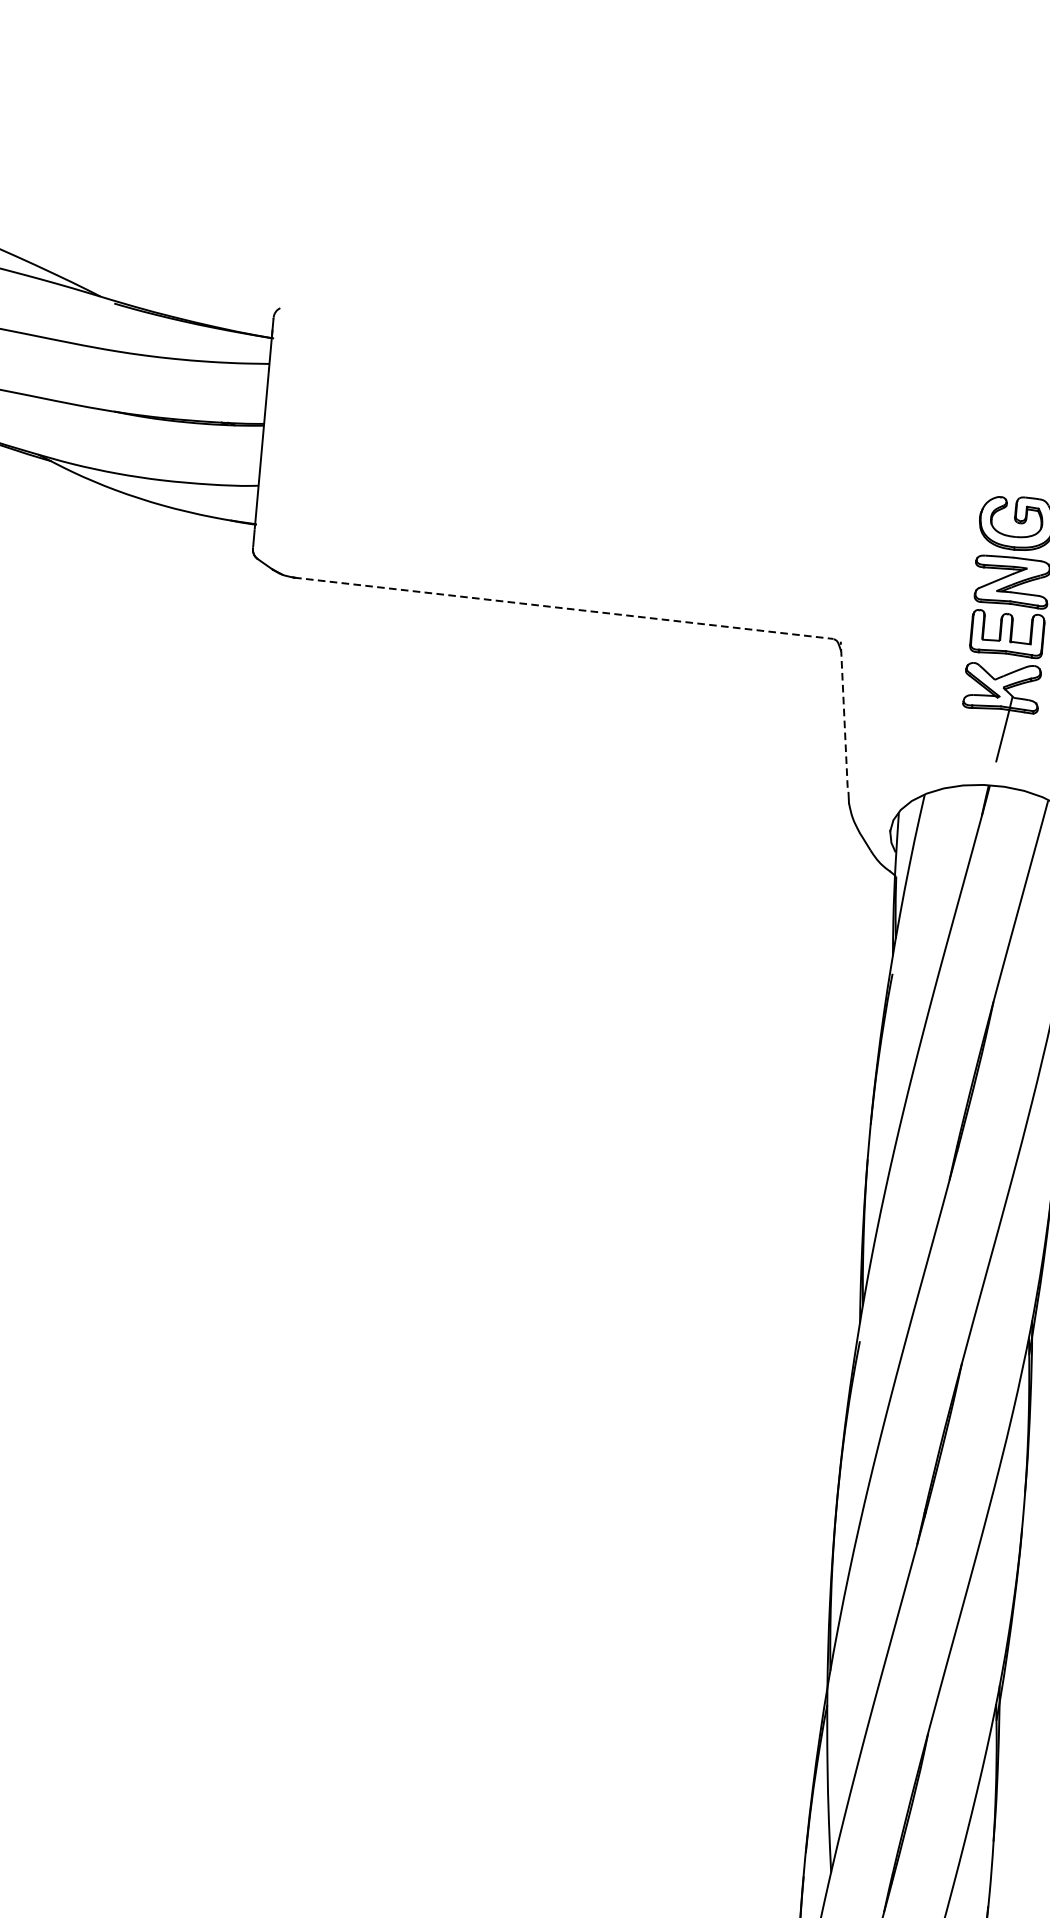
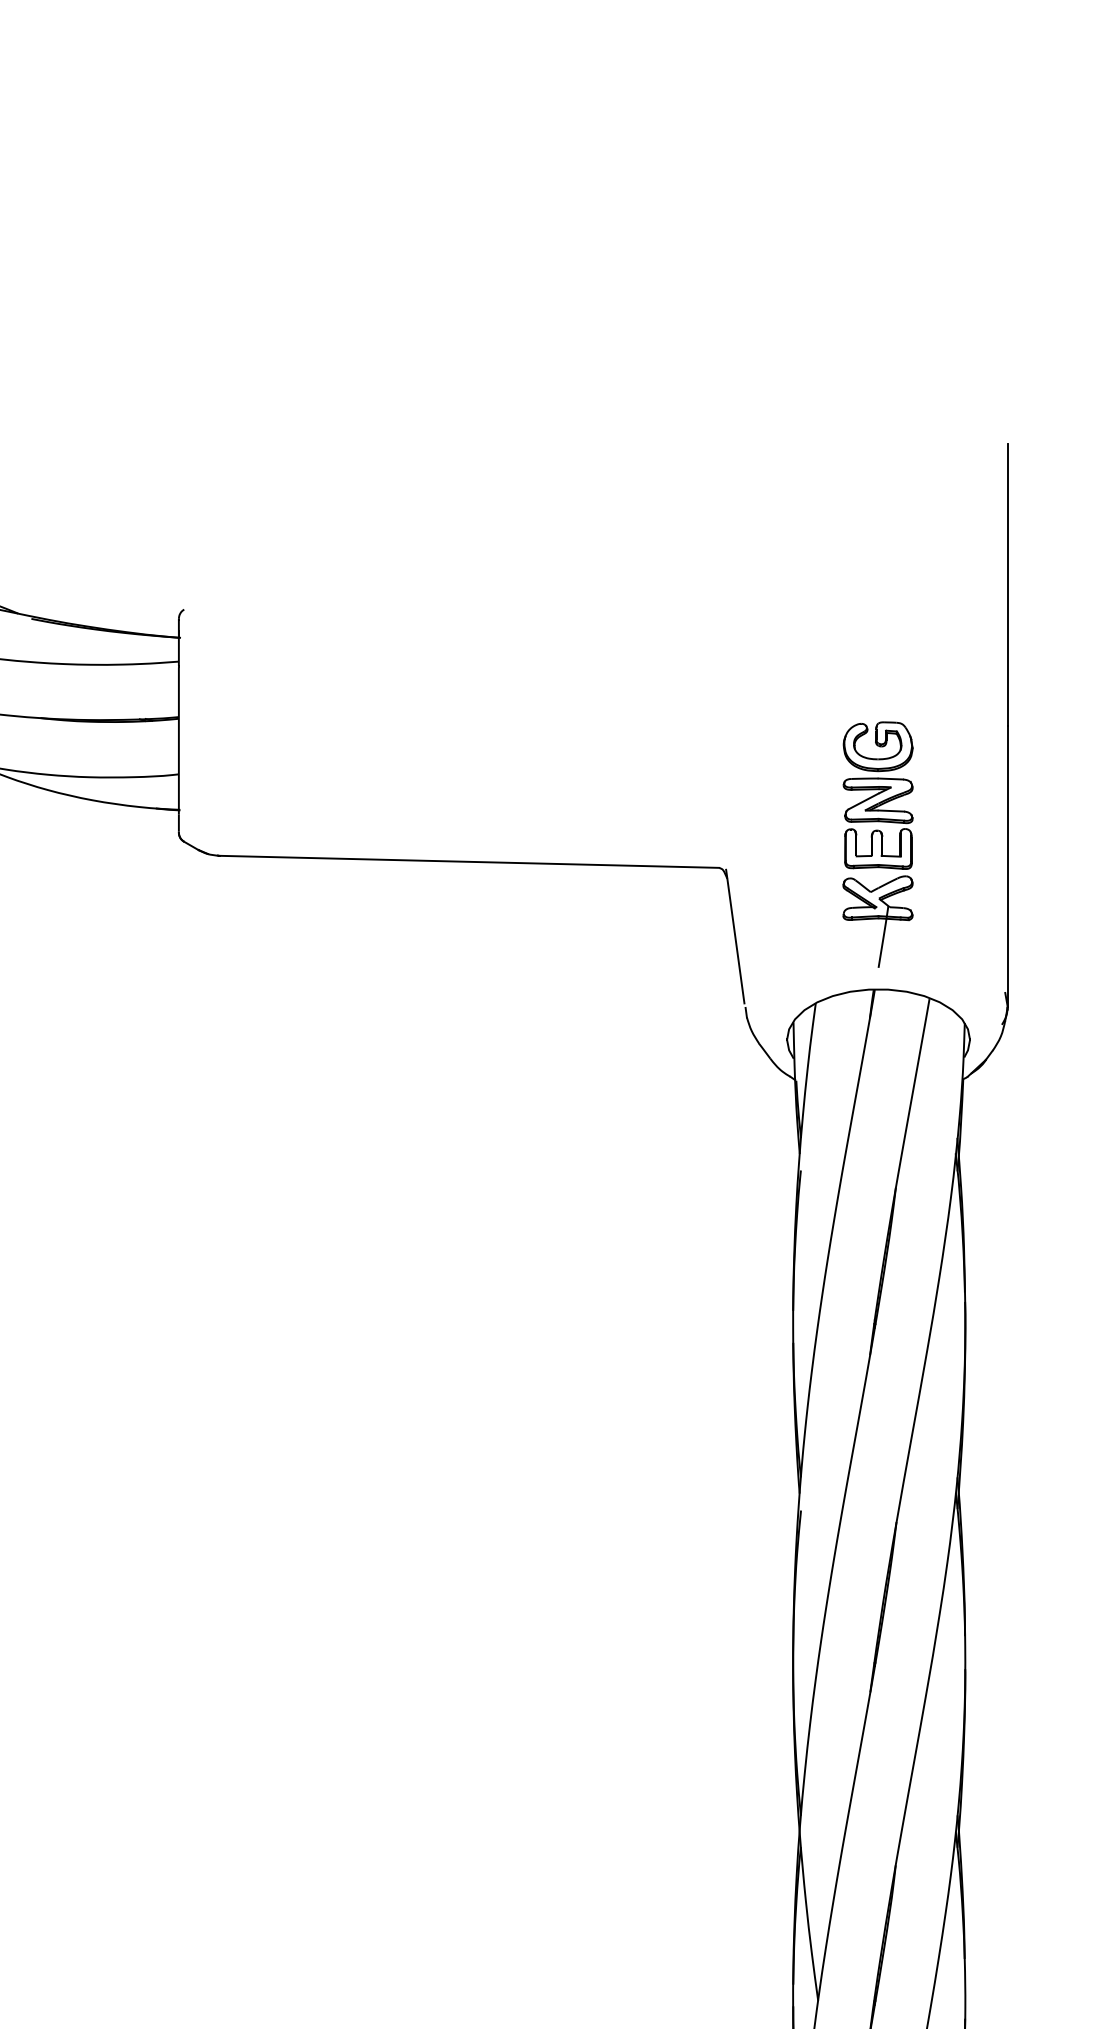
line: (564, 607) -> (469, 861), dashed -> solid
line: (844, 714) -> (735, 936), dashed -> solid

